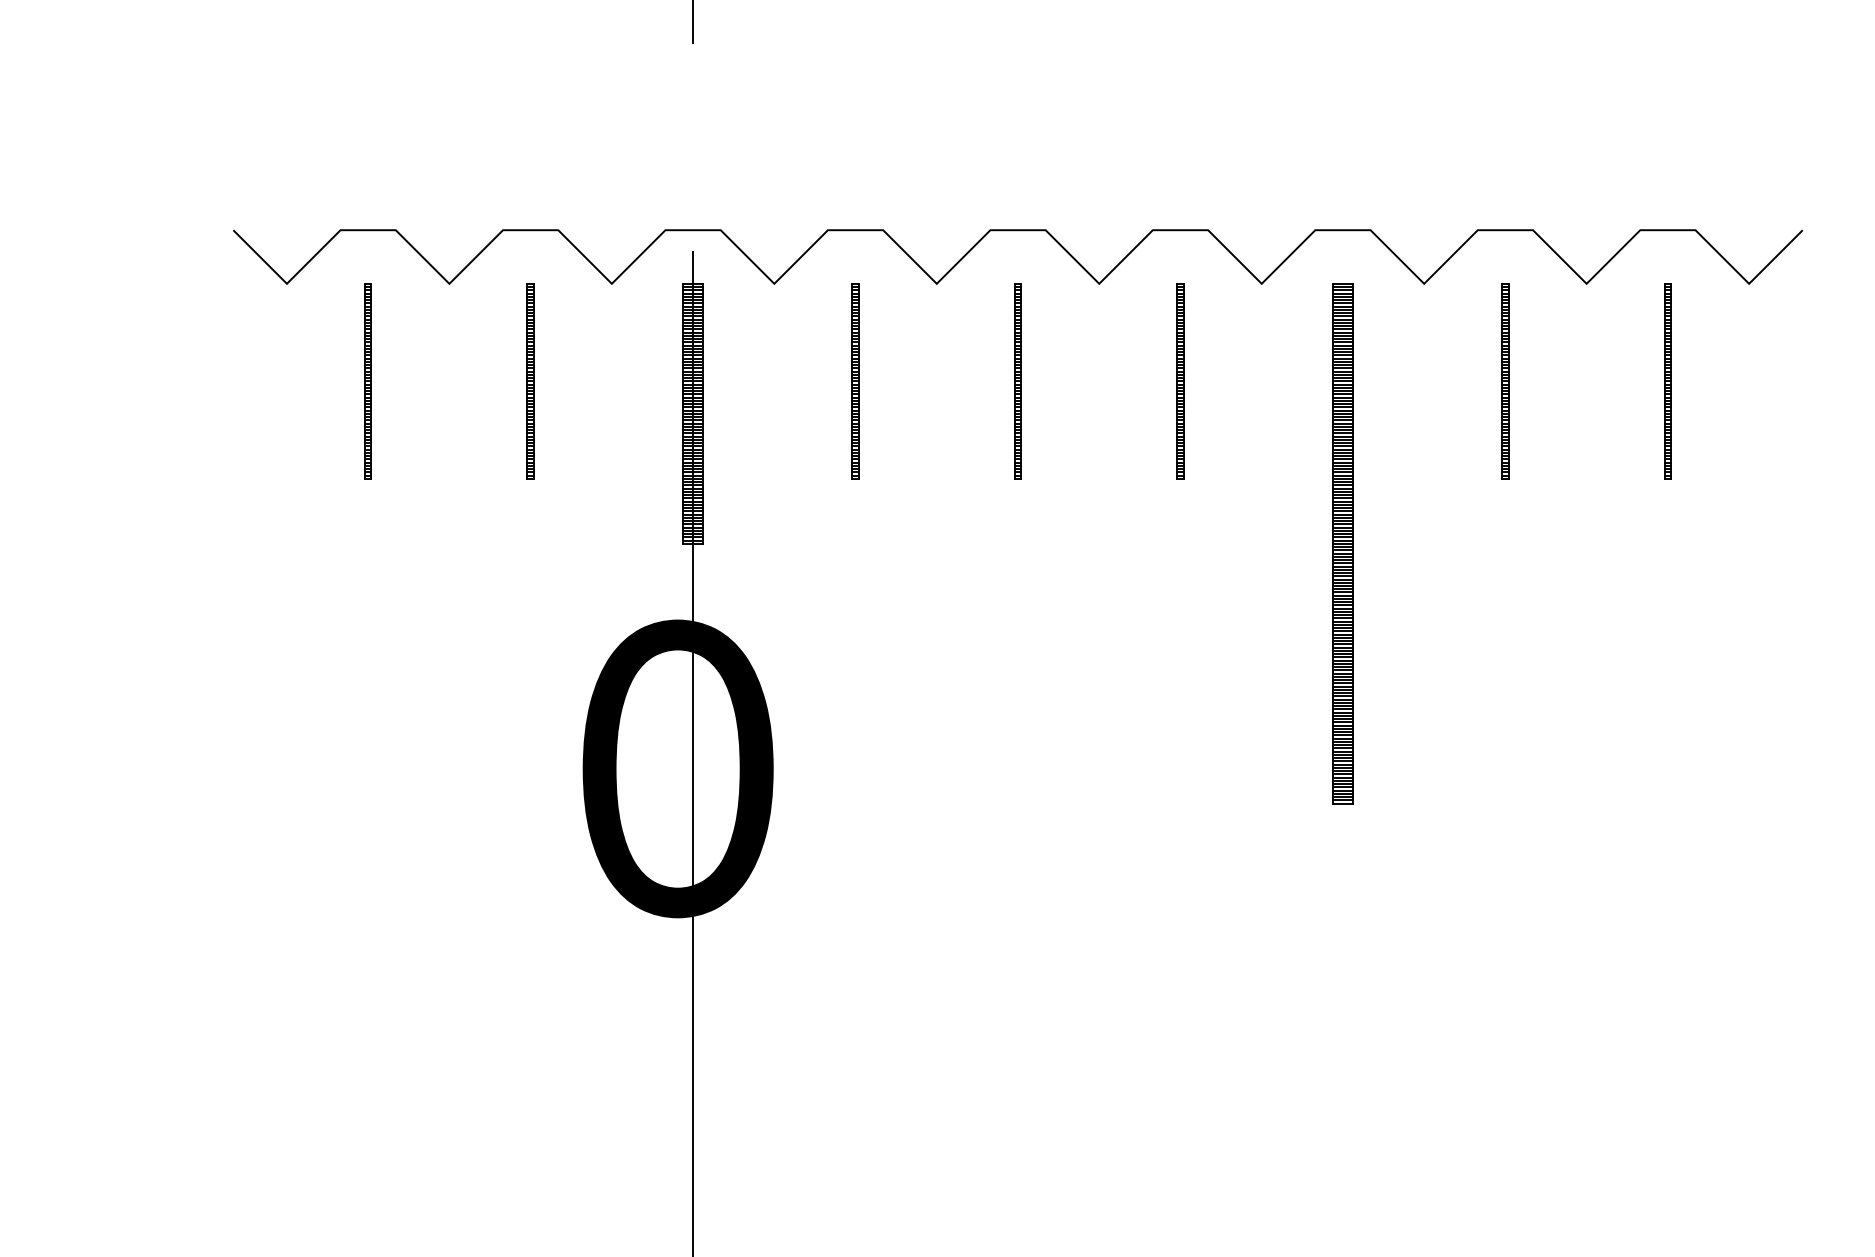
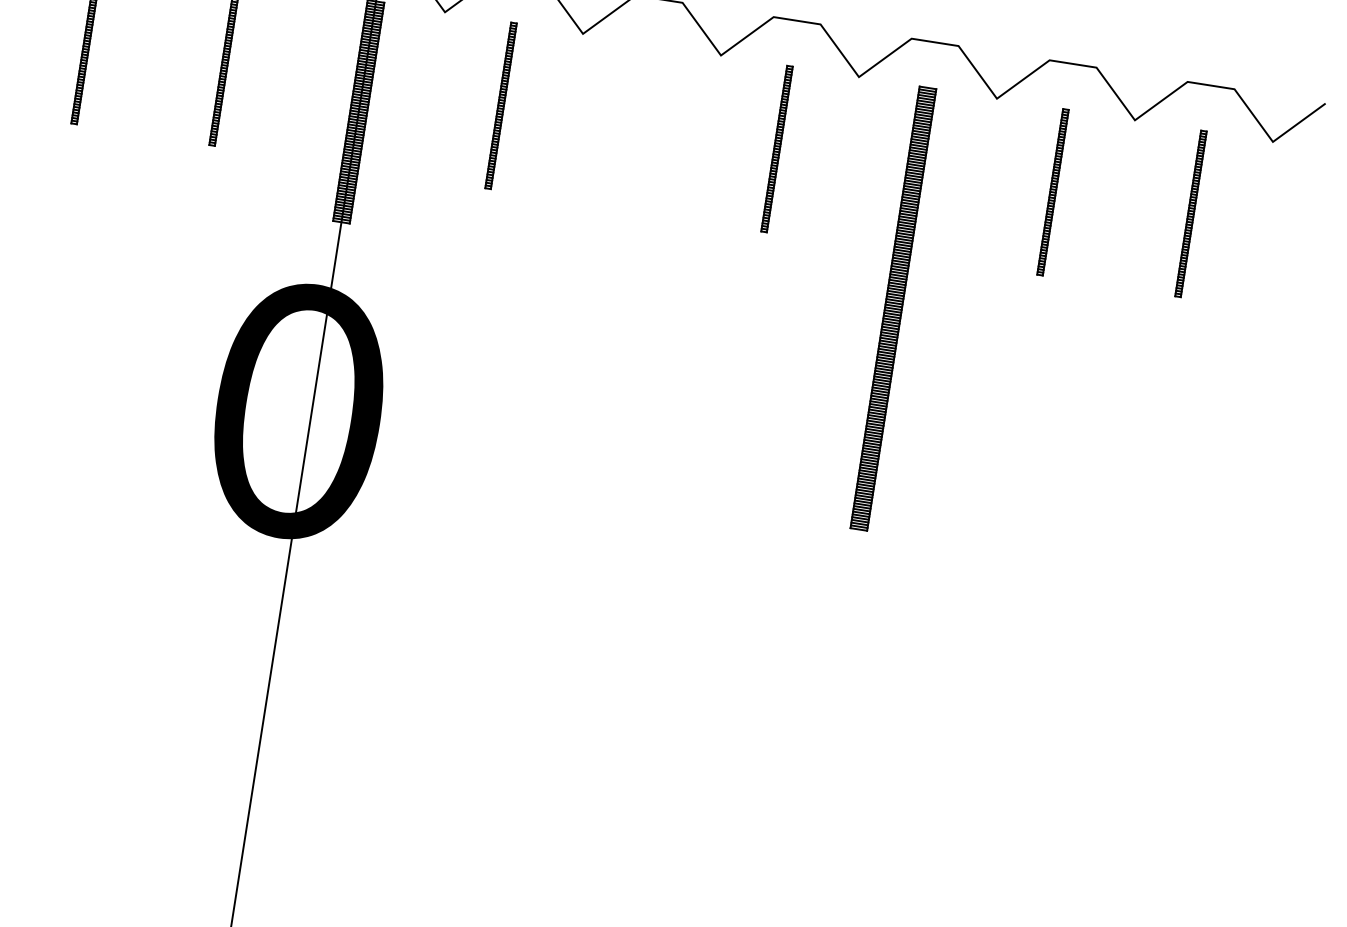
part: (1017, 381) -> (638, 127), removed

